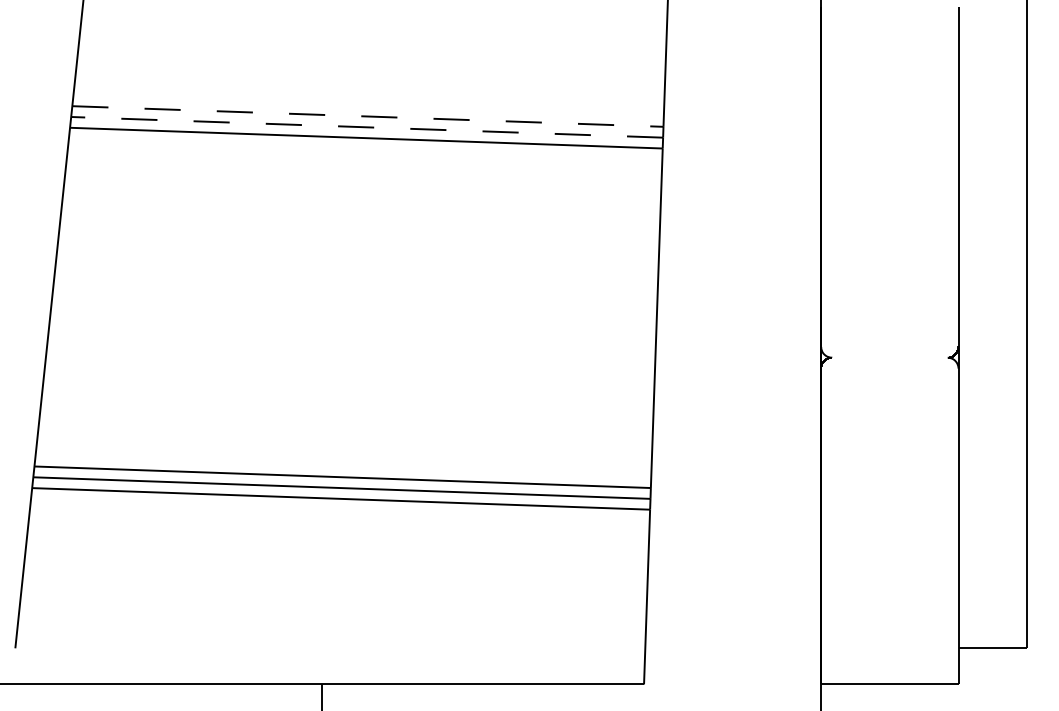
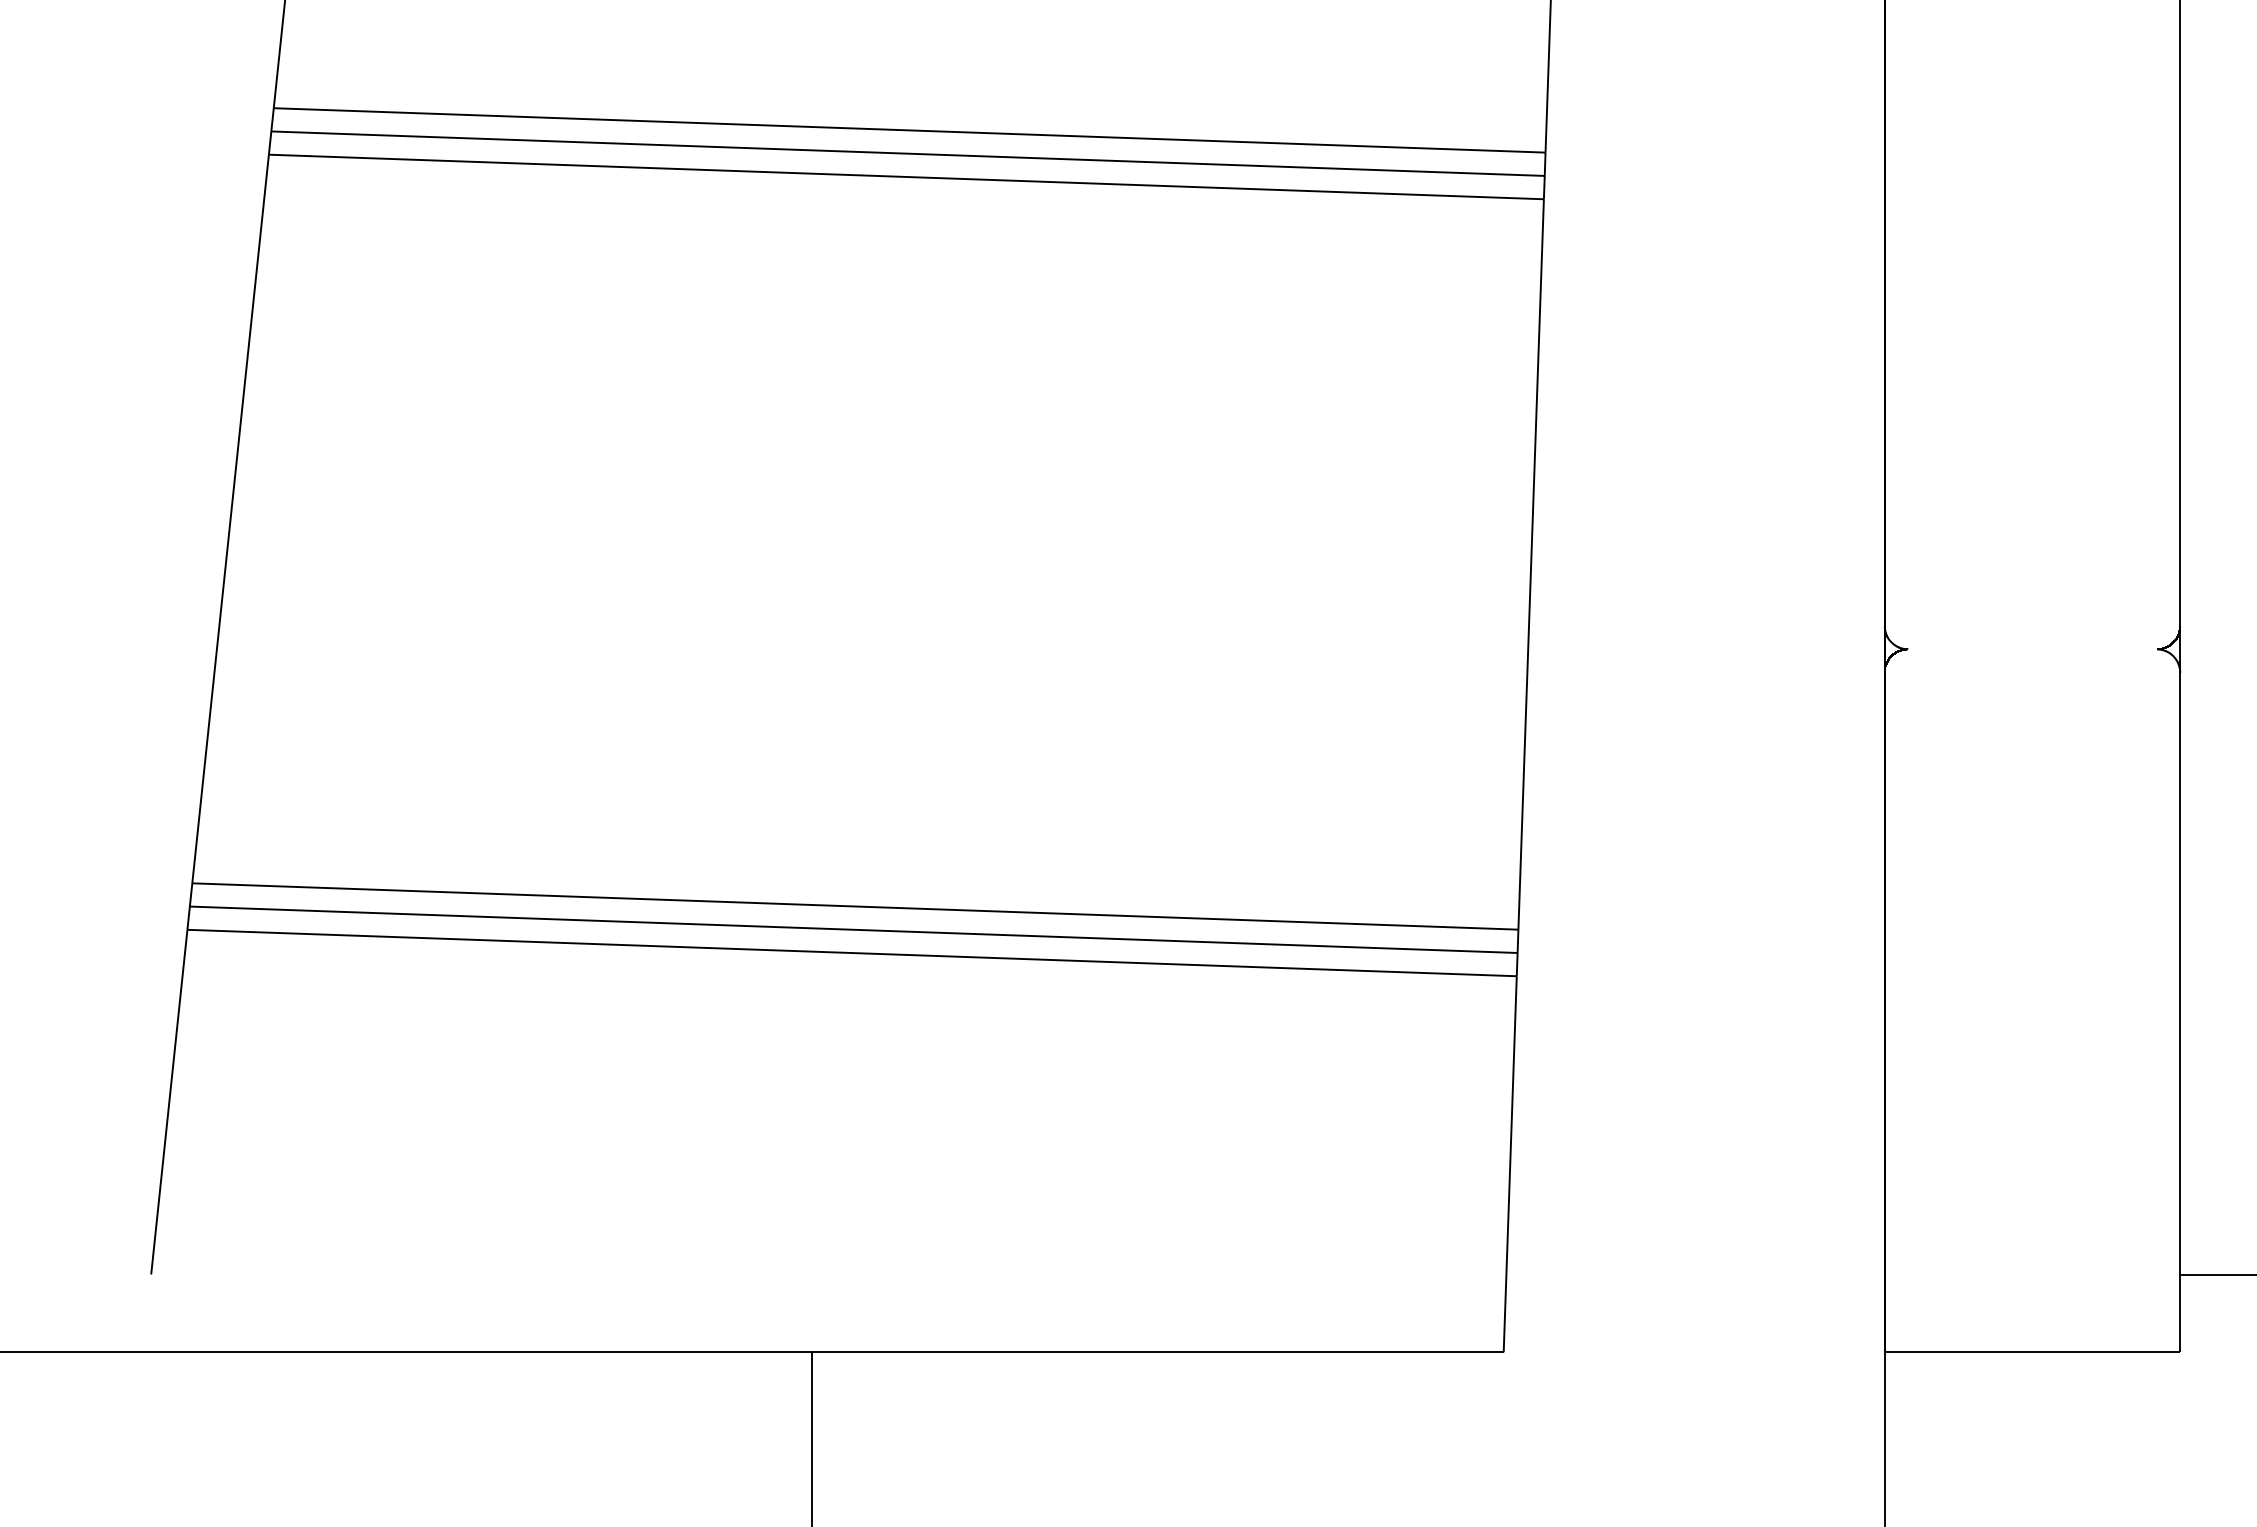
line: (367, 116) -> (908, 130), dashed -> solid
line: (366, 127) -> (906, 154), dashed -> solid

